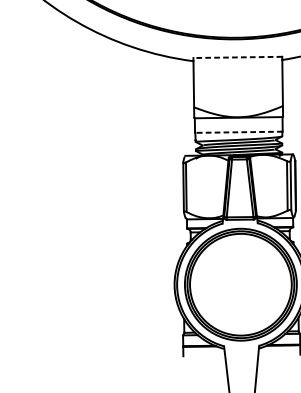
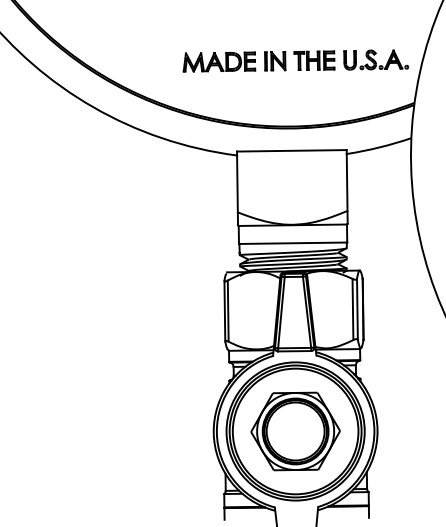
line: (237, 57) -> (291, 150), dashed -> solid
line: (238, 132) -> (292, 243), dashed -> solid
part: (240, 284) -> (295, 431), added

